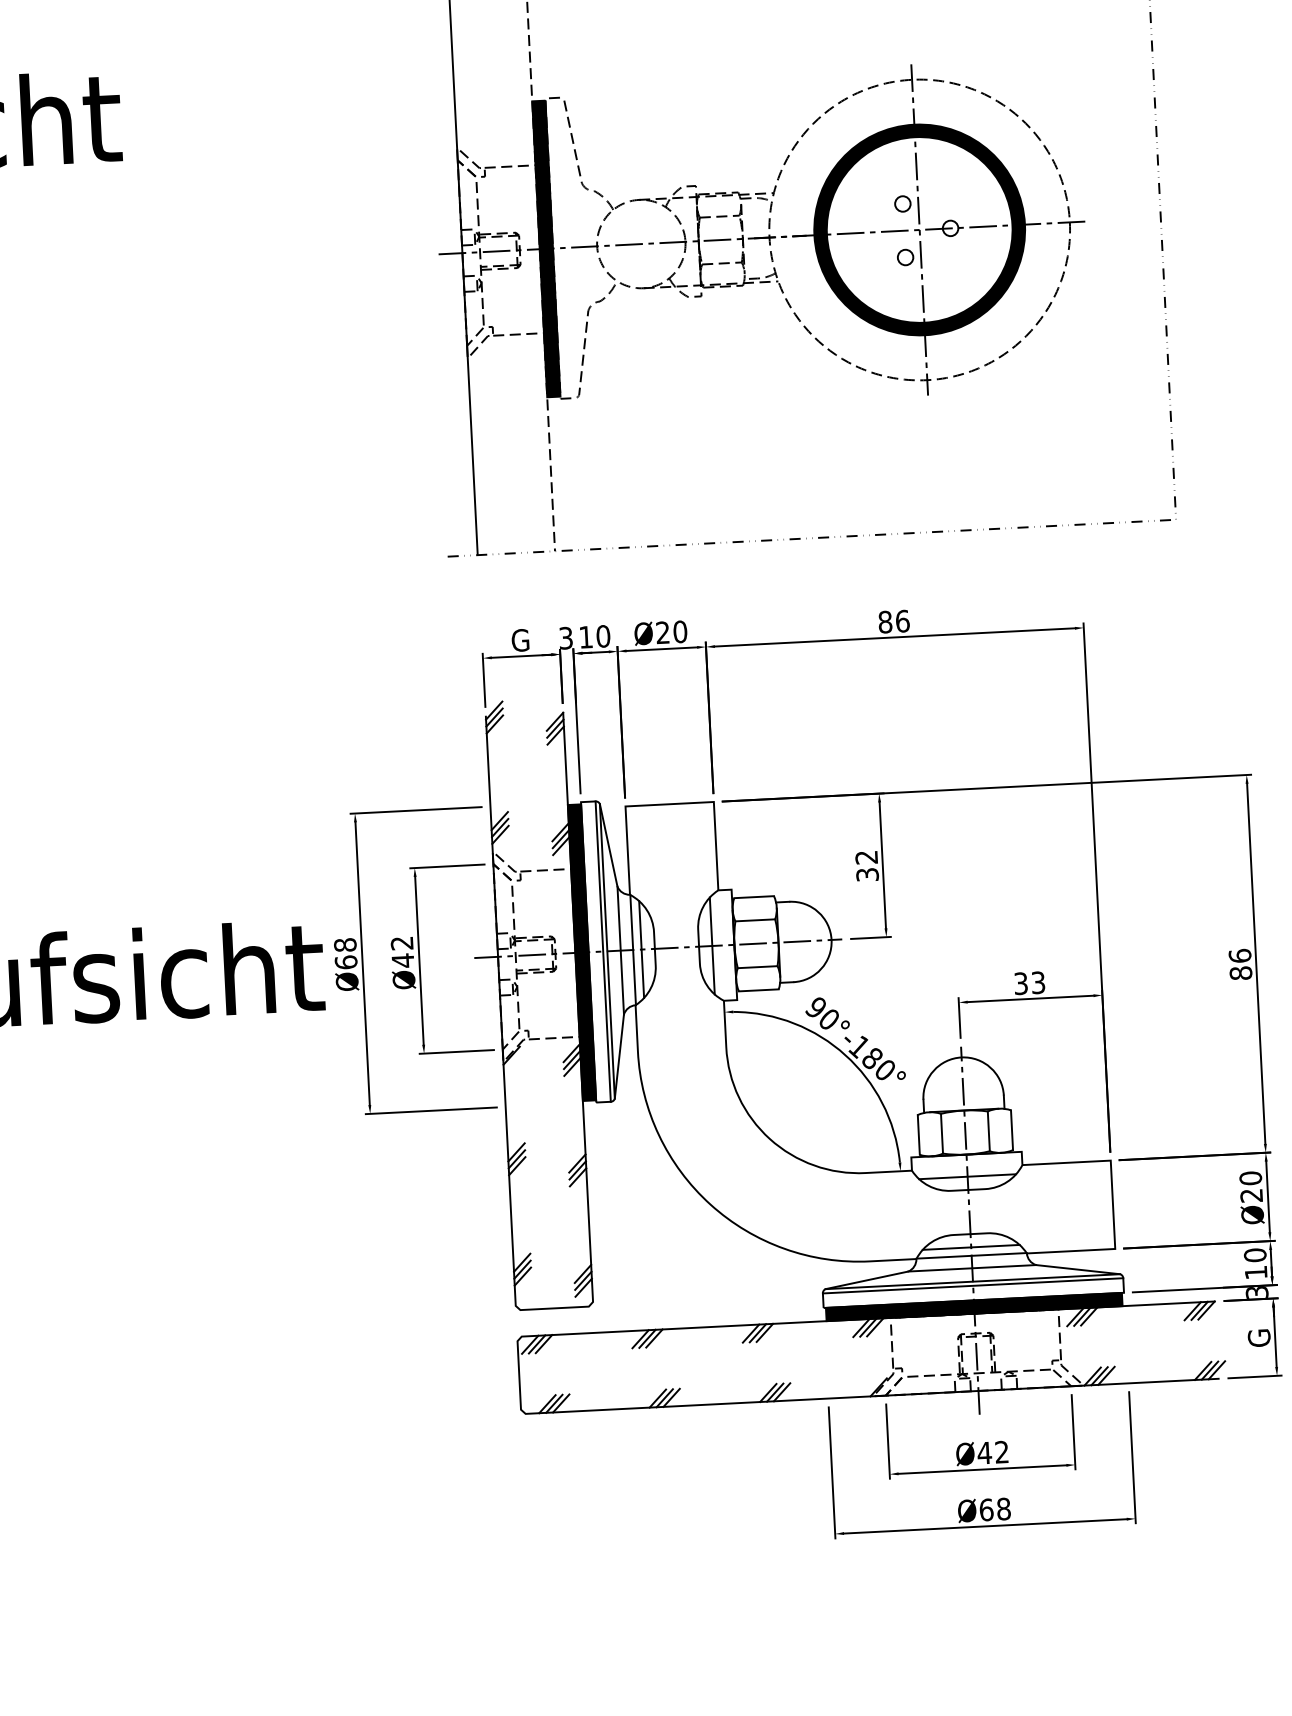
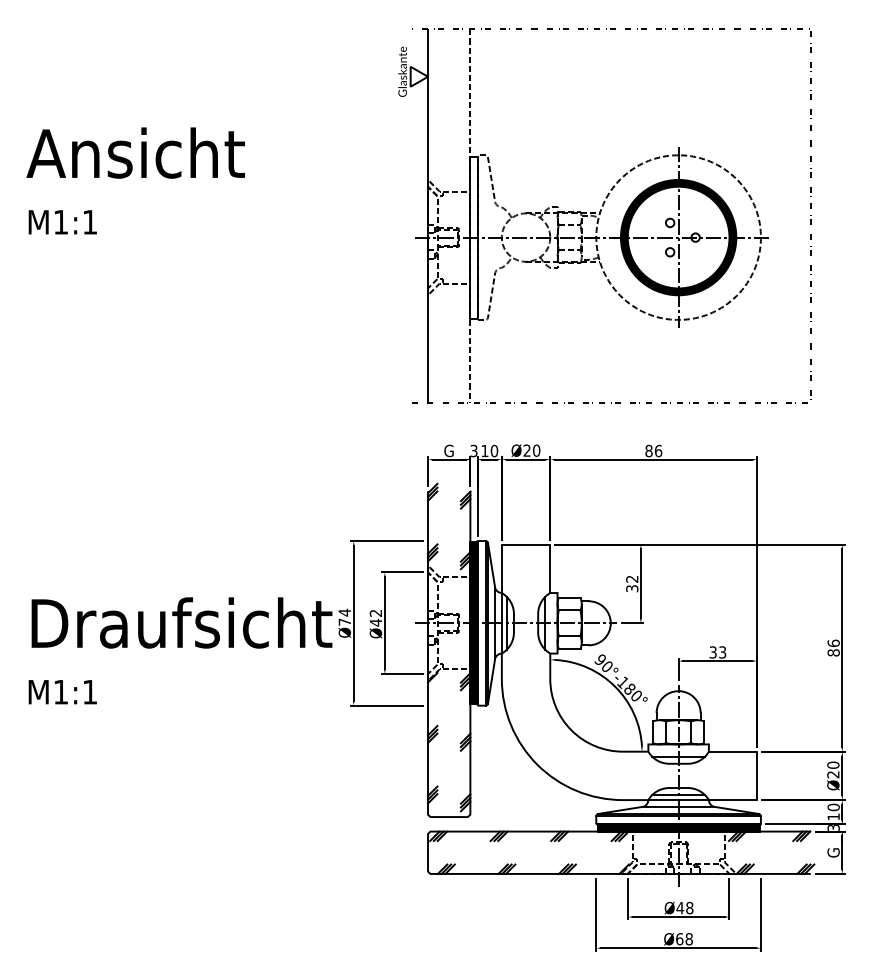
fill: (545, 248) -> (473, 237), removed
text: (345, 952) -> (344, 616), Ø68 -> Ø74
text: (1001, 1452) -> (689, 908), Ø42 -> Ø48

